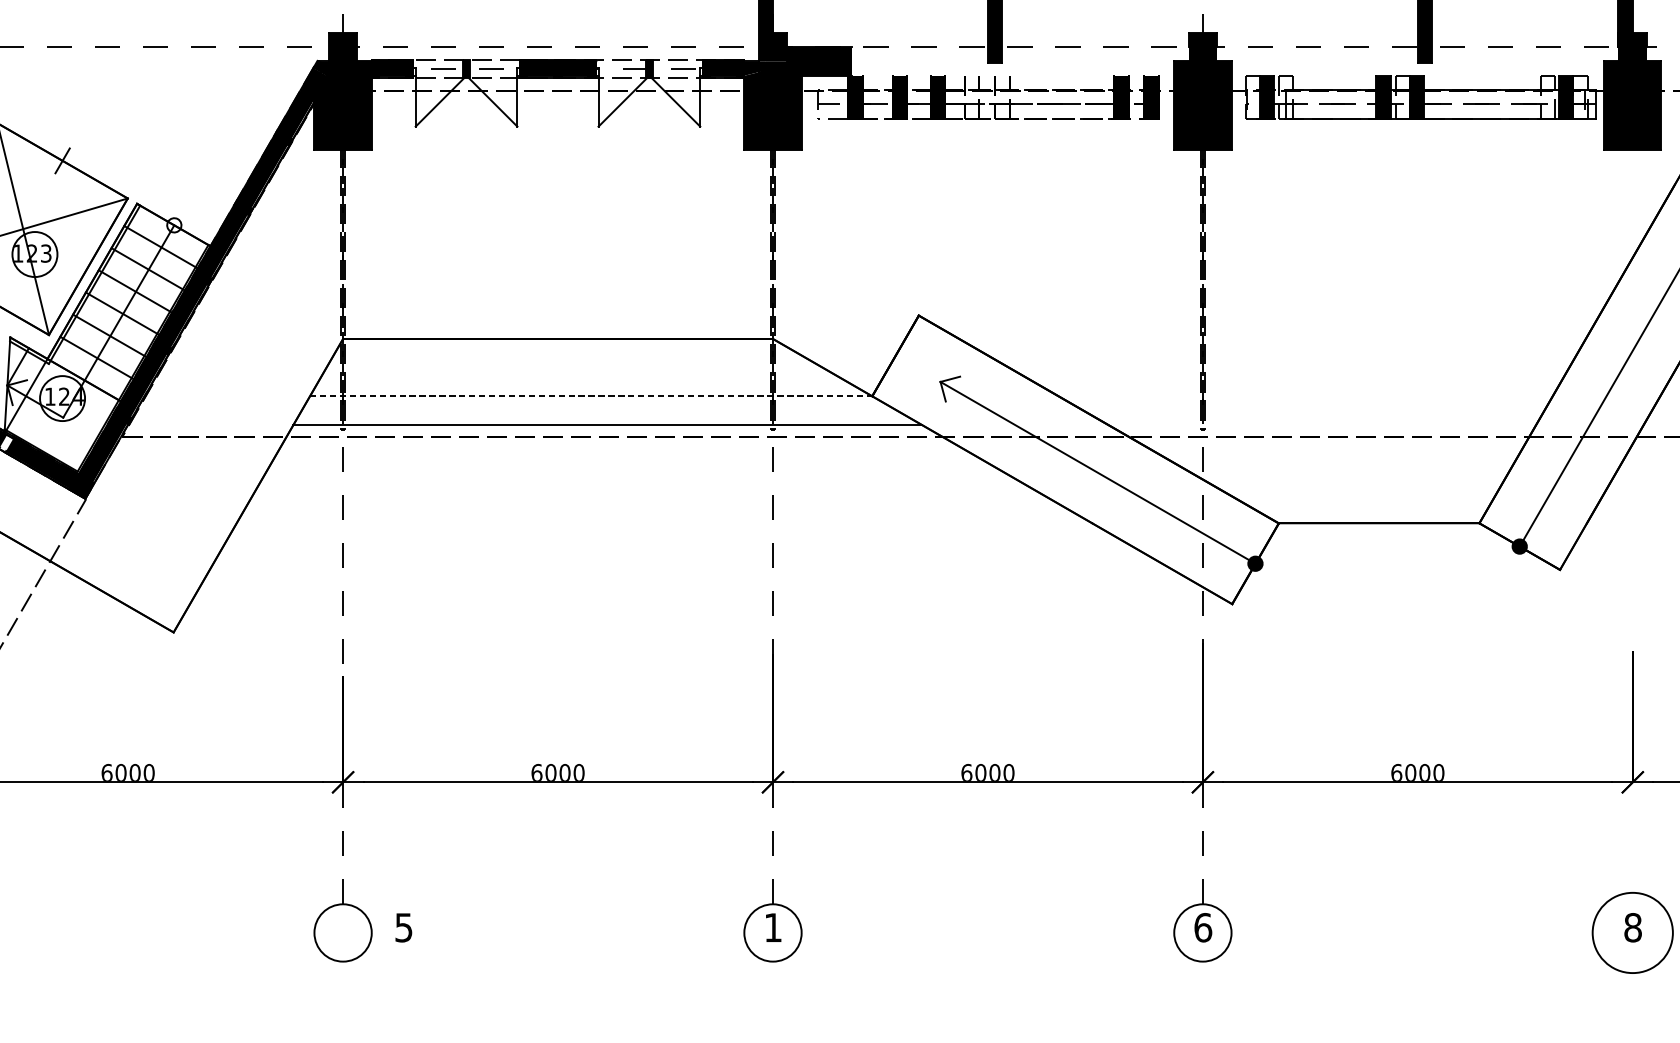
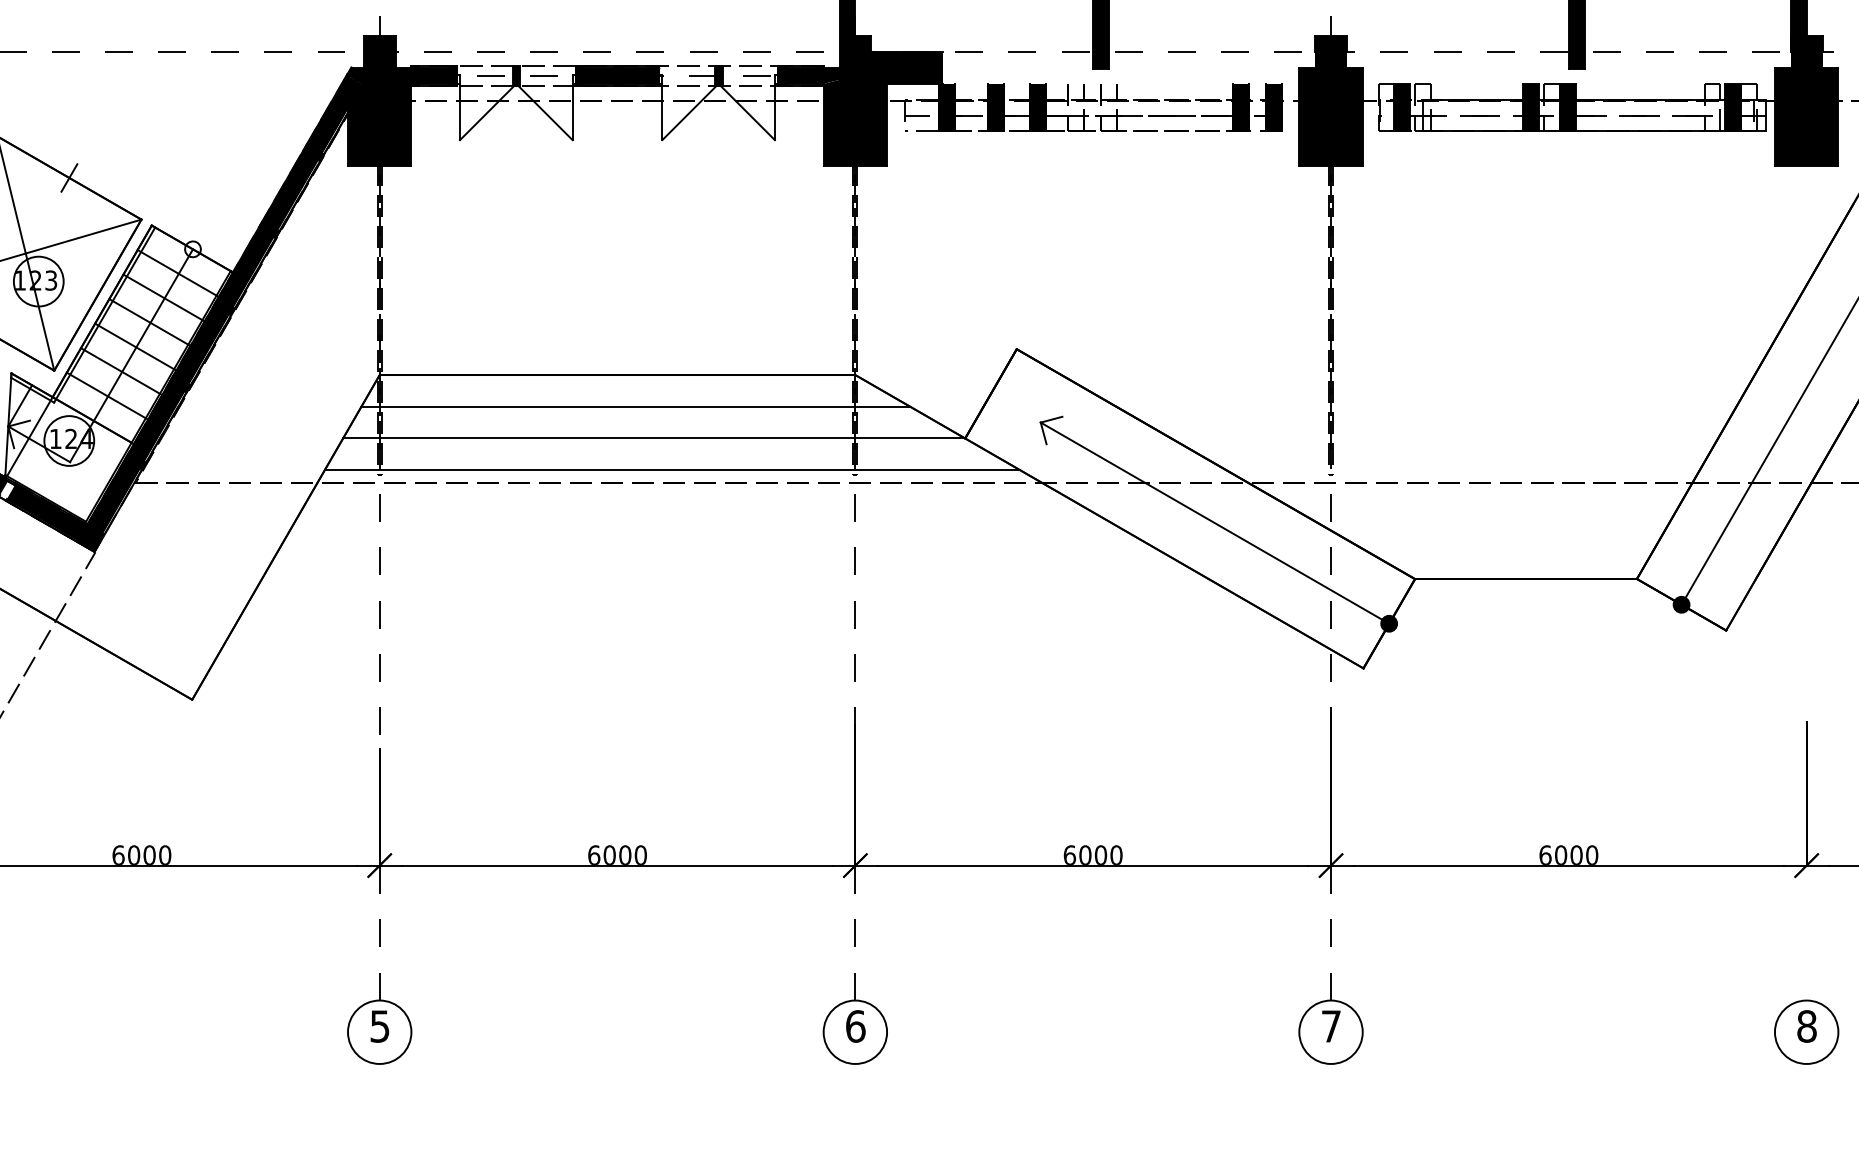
line: (574, 367) -> (635, 406), added
line: (591, 396) -> (654, 438), dashed -> solid
text: (403, 927) -> (379, 1026), moved
text: (773, 927) -> (855, 1026), 1 -> 6
text: (1203, 927) -> (1331, 1026), 6 -> 7
circle: (1632, 932) -> (1806, 1031), size x0.71

